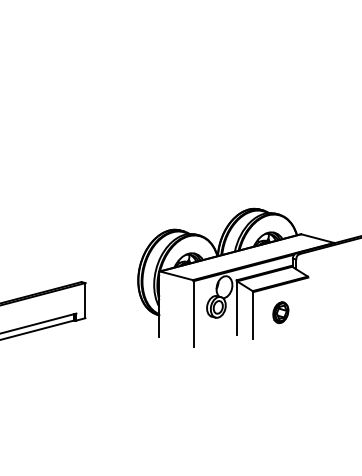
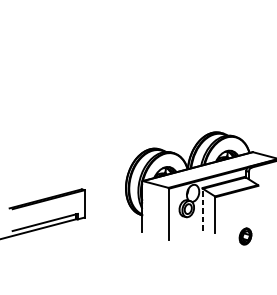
line: (236, 307) -> (202, 209), solid -> dashed
part: (280, 312) -> (245, 236), moved

